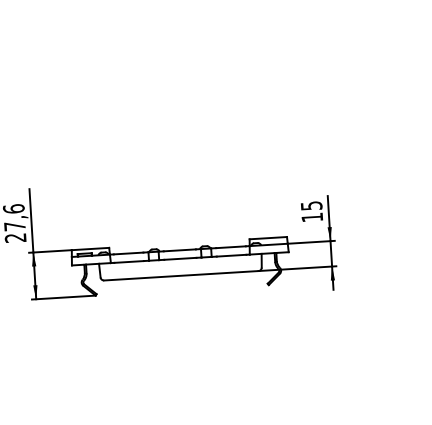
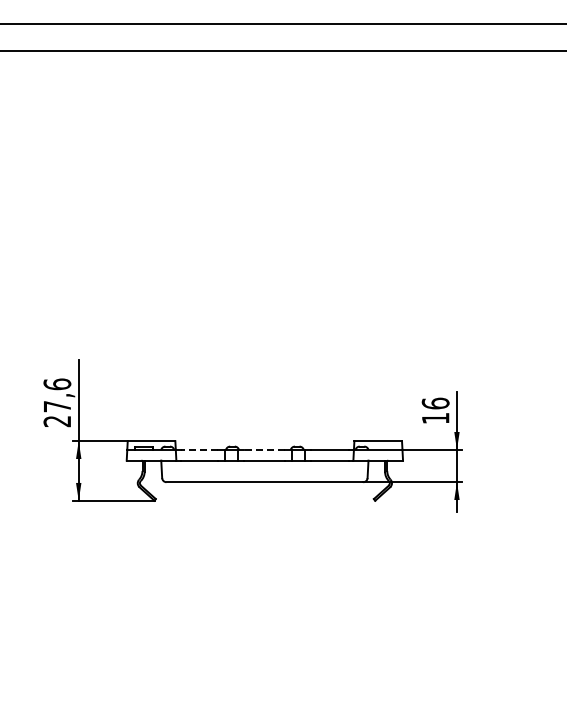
text: (311, 205) -> (435, 403), 15 -> 16
line: (179, 250) -> (264, 449), solid -> dashed
line: (128, 253) -> (199, 449), solid -> dashed

